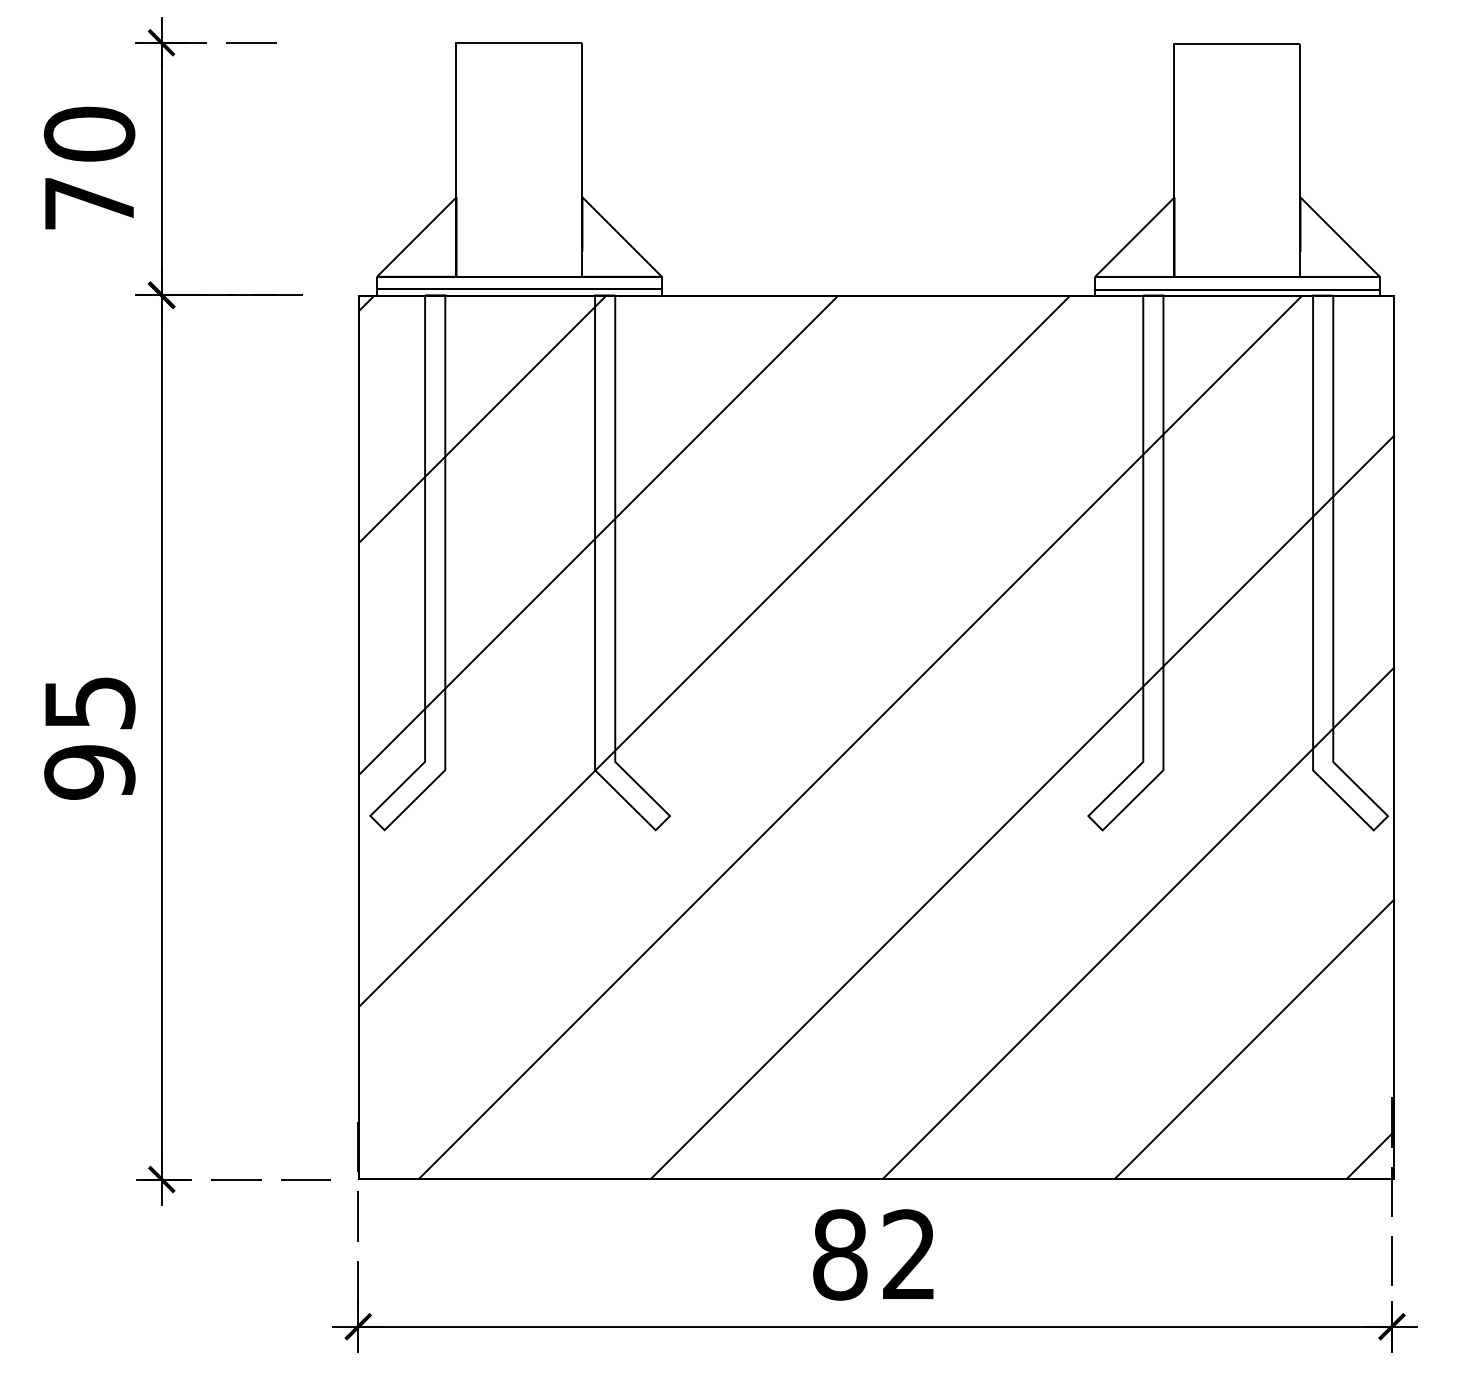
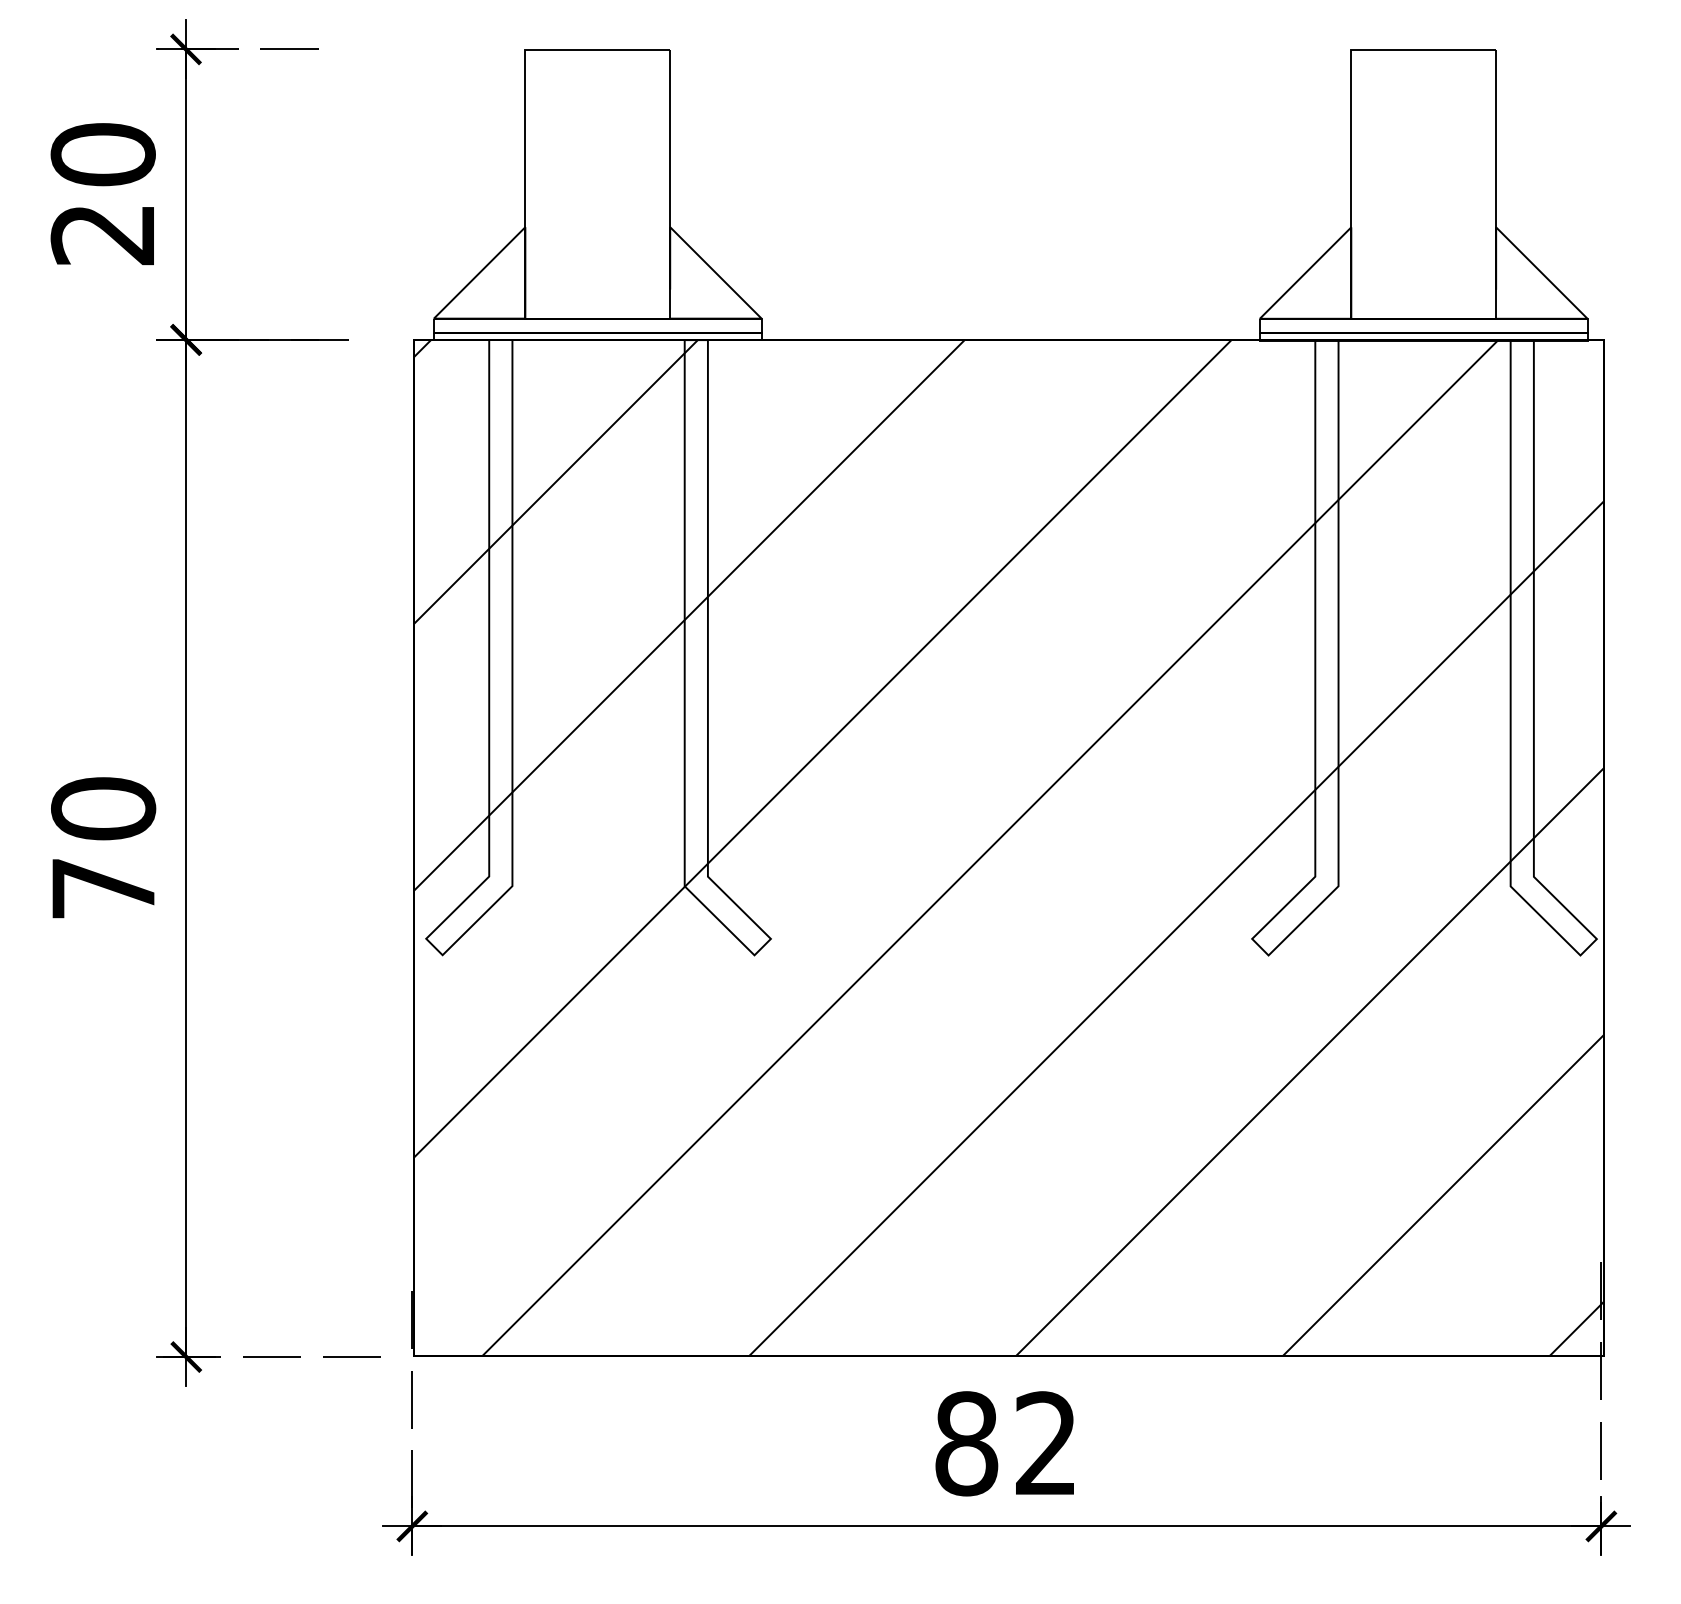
text: (88, 204) -> (102, 235), 70 -> 20
text: (89, 737) -> (103, 848), 95 -> 70

